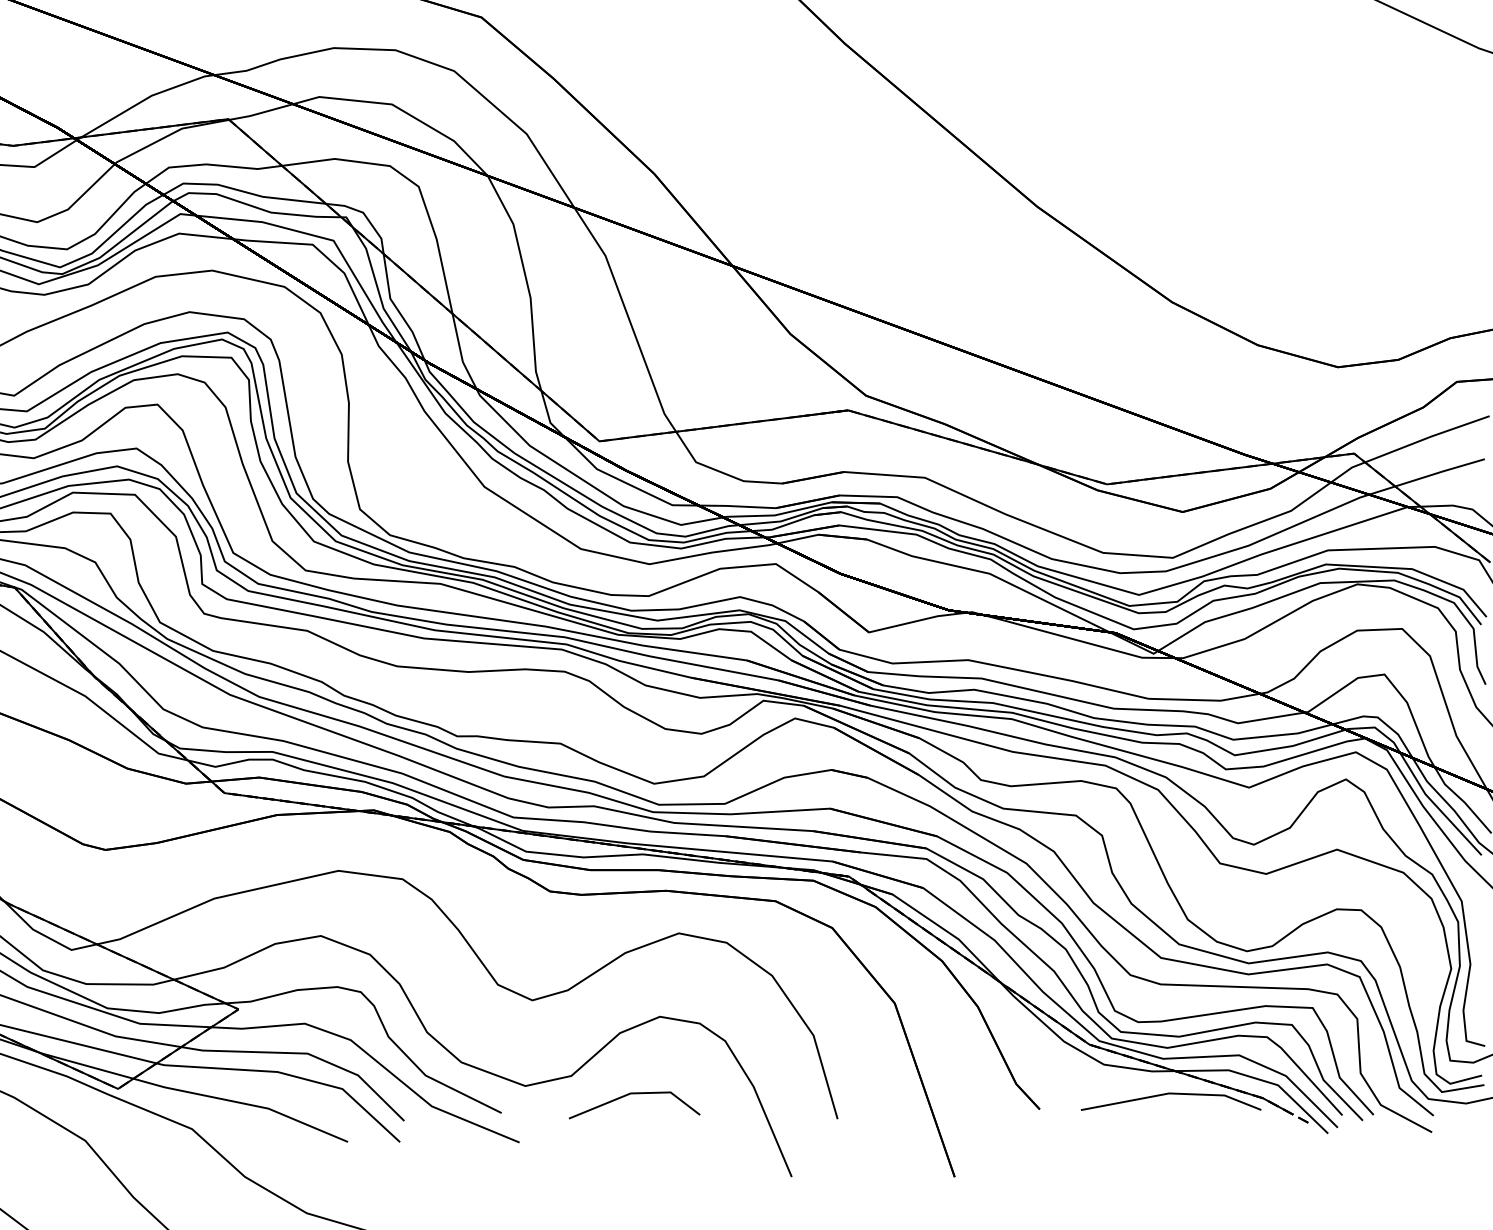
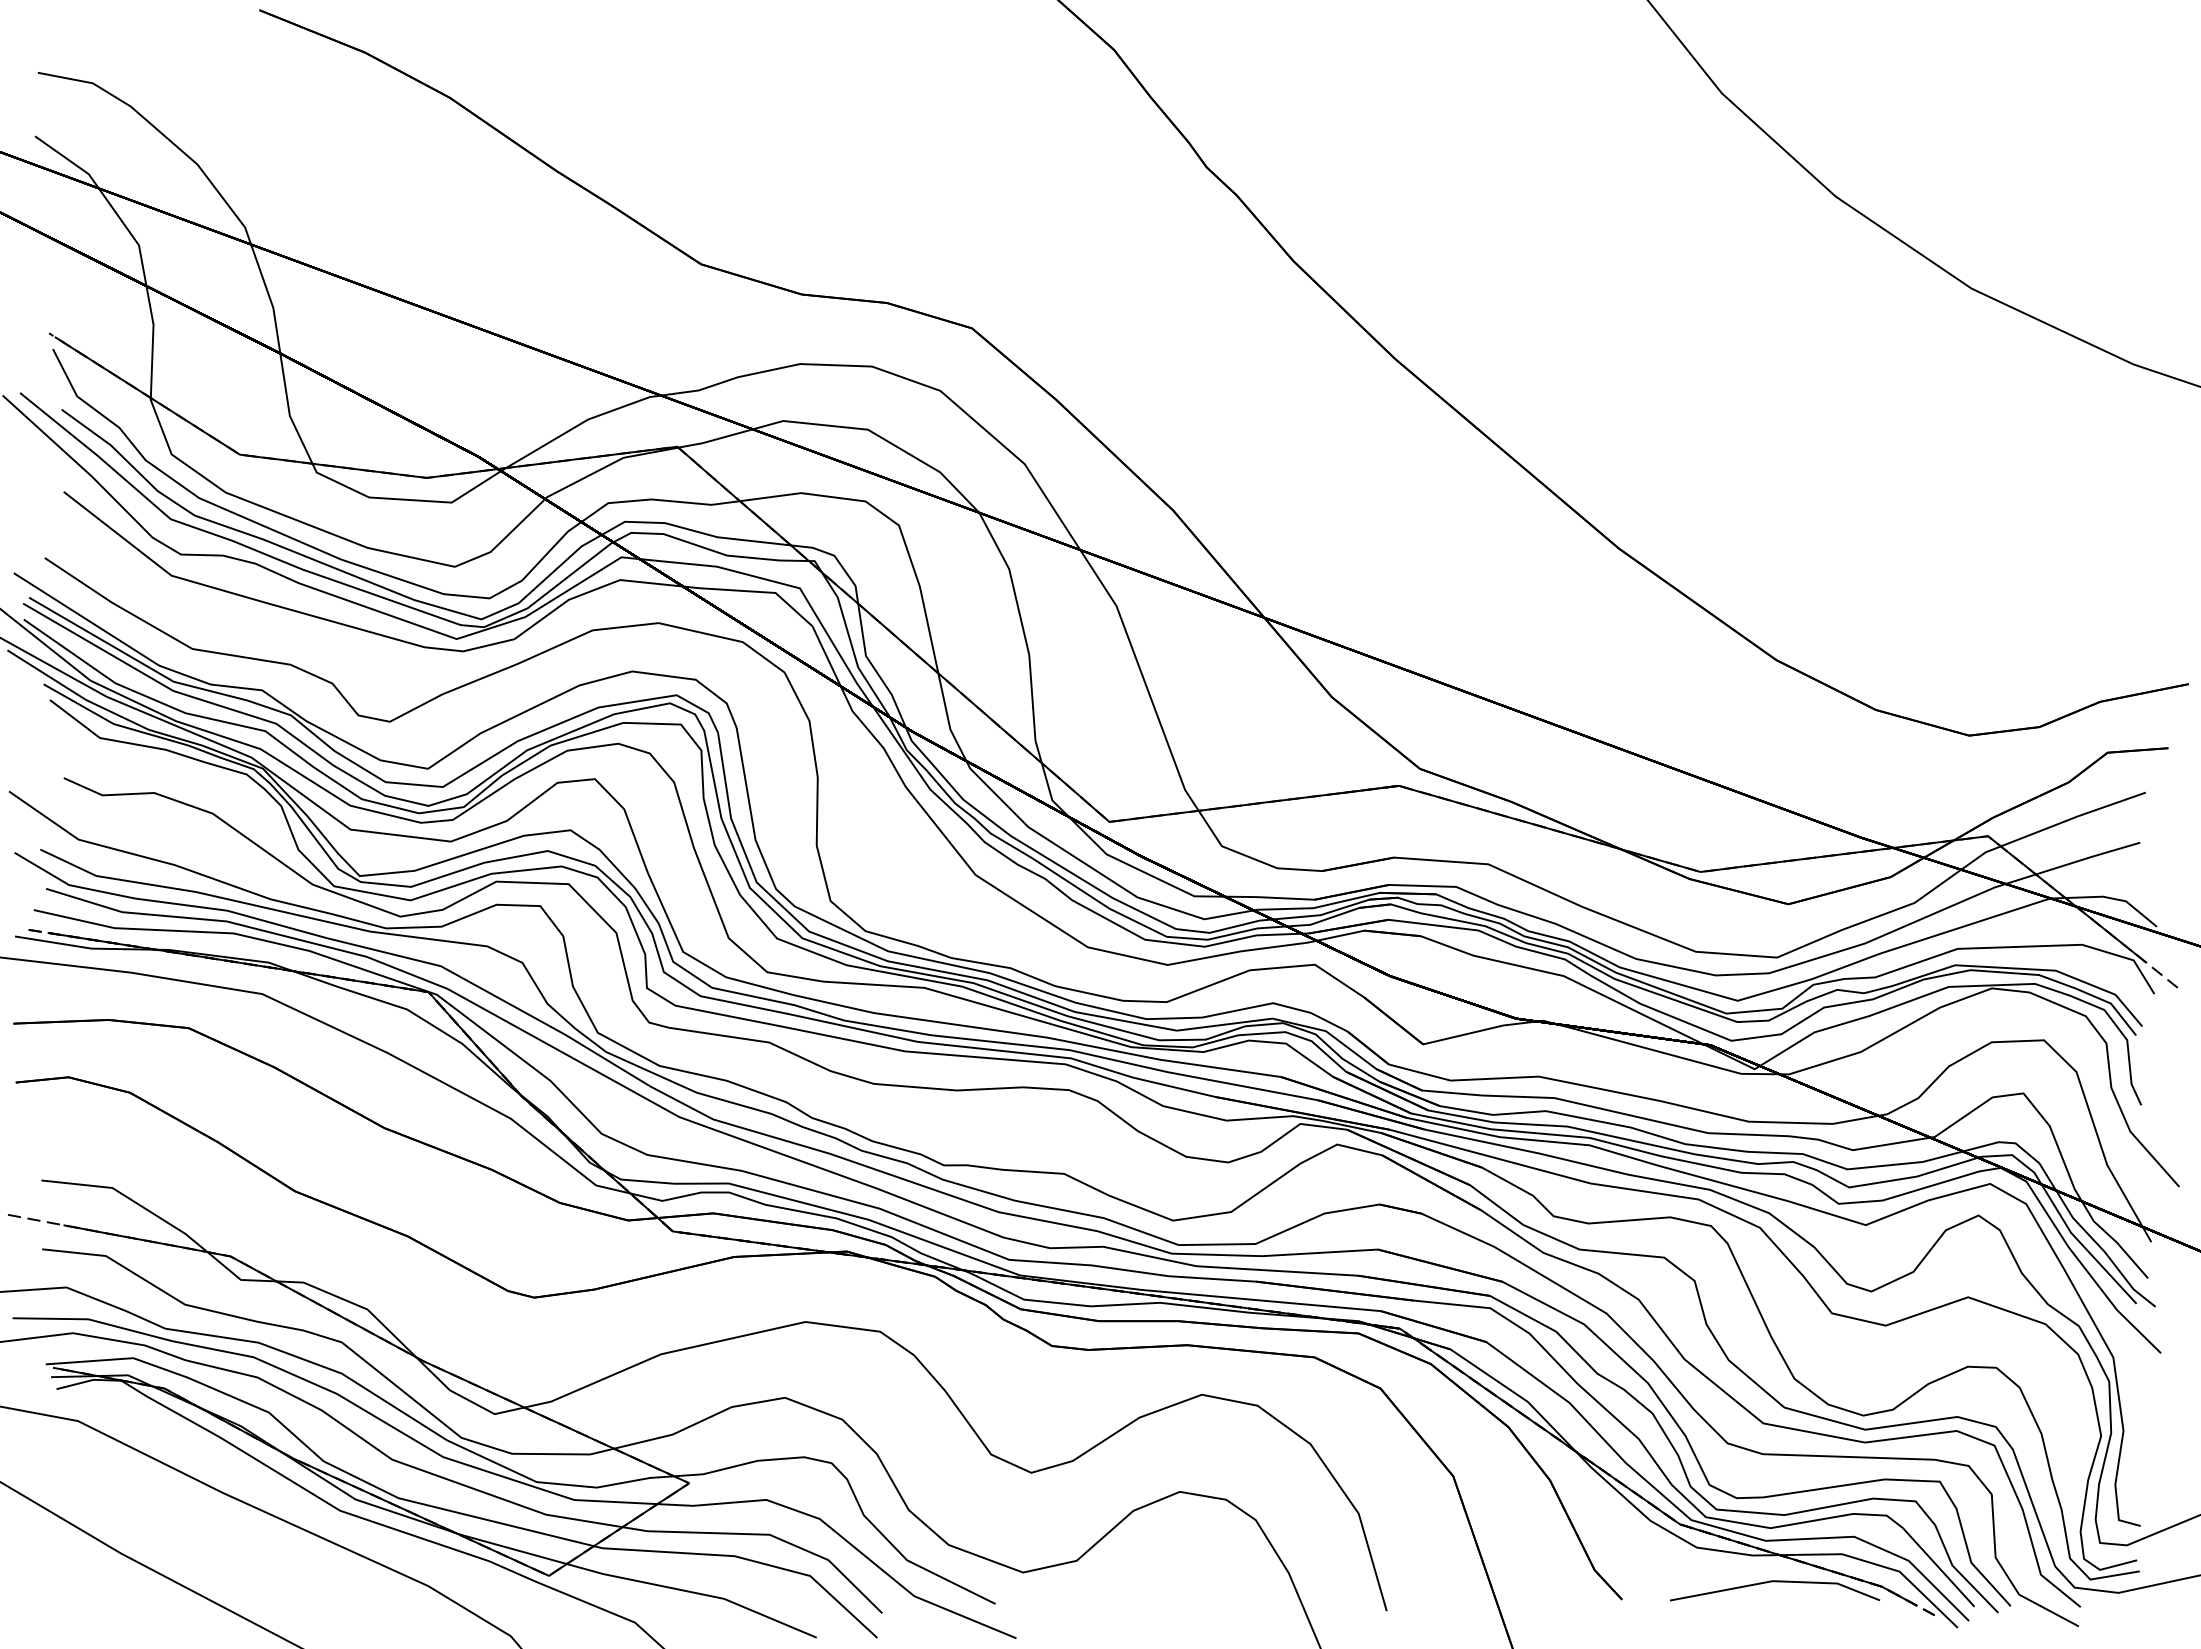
line: (628, 1095) -> (1143, 1583), removed

